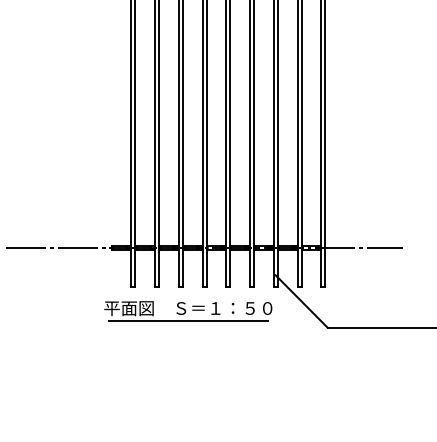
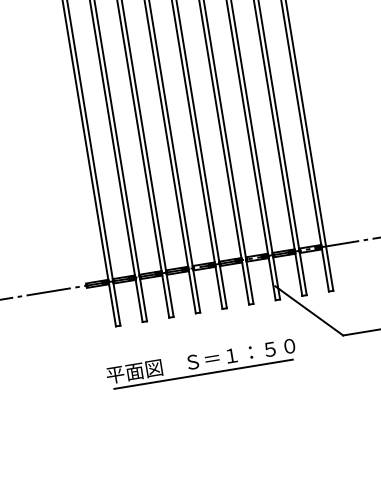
part: (188, 311) -> (201, 364), moved

